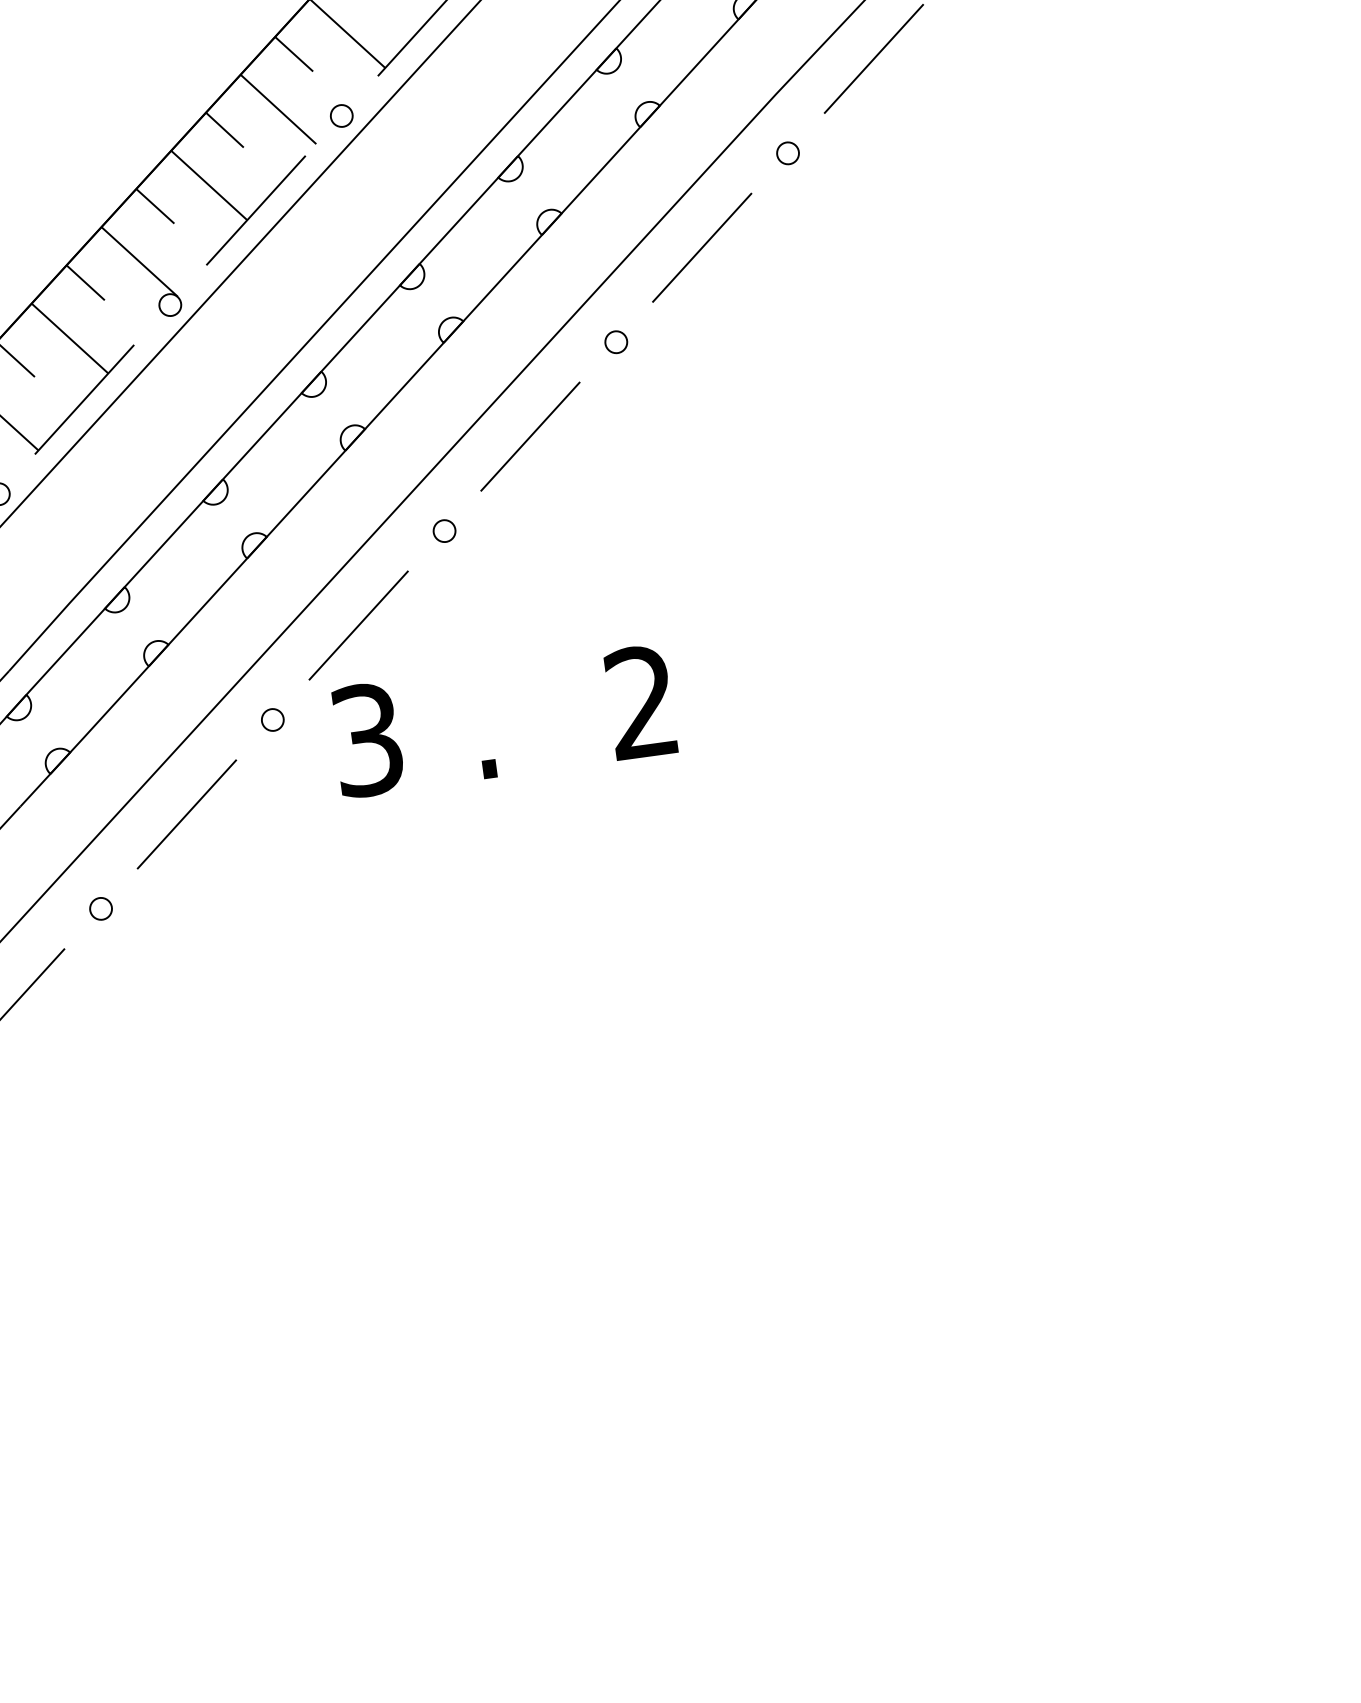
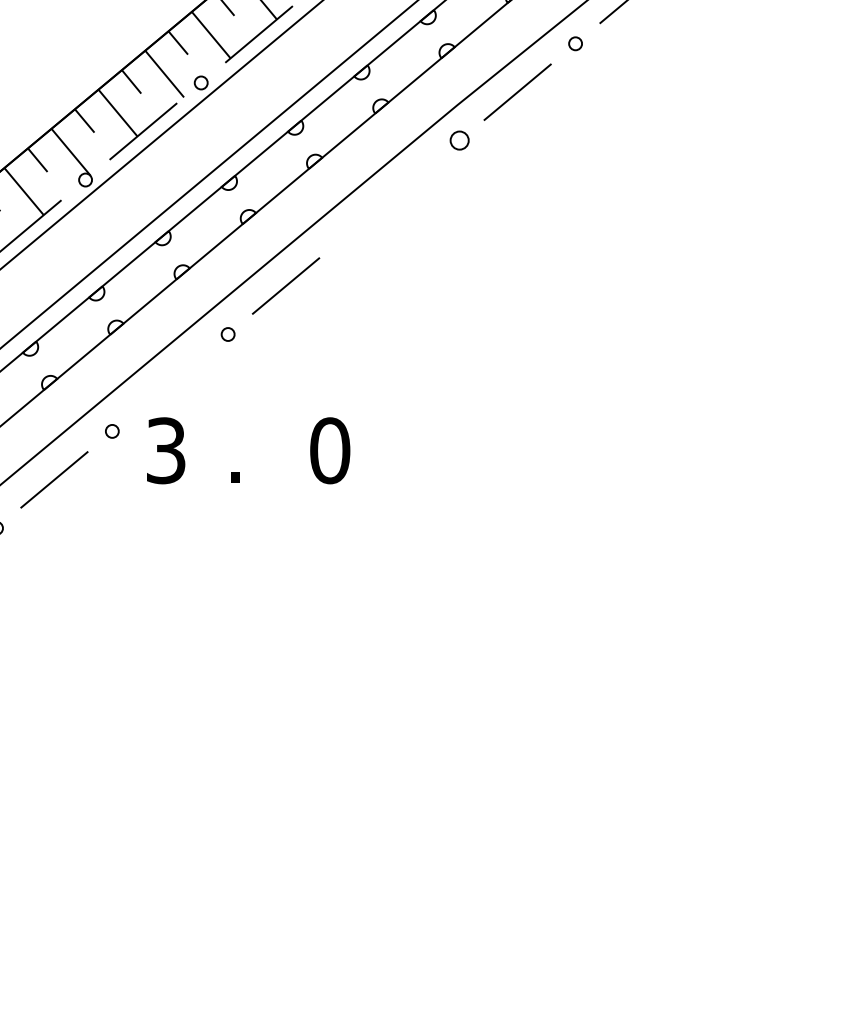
circle: (787, 153) -> (459, 140), size x1.4
line: (701, 246) -> (401, 188), removed
circle: (615, 342) -> (343, 237), removed
line: (359, 624) -> (170, 382), removed
text: (642, 701) -> (330, 450), 2 -> 0

